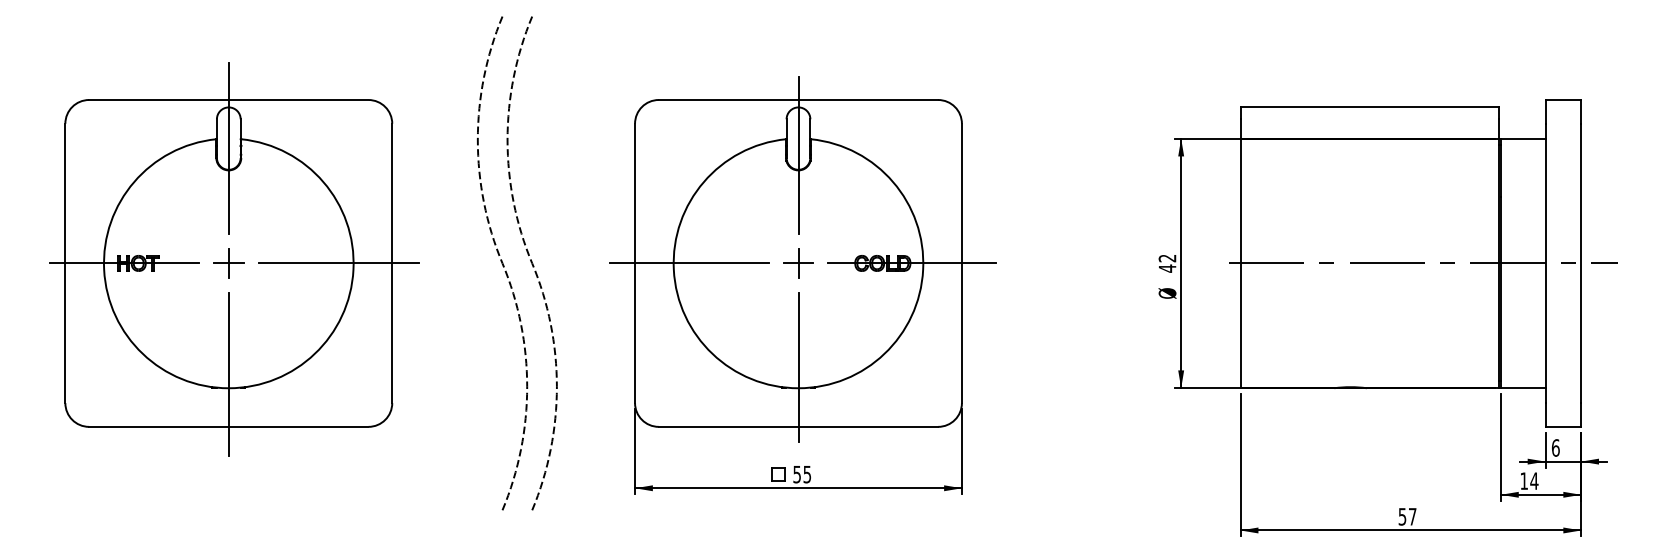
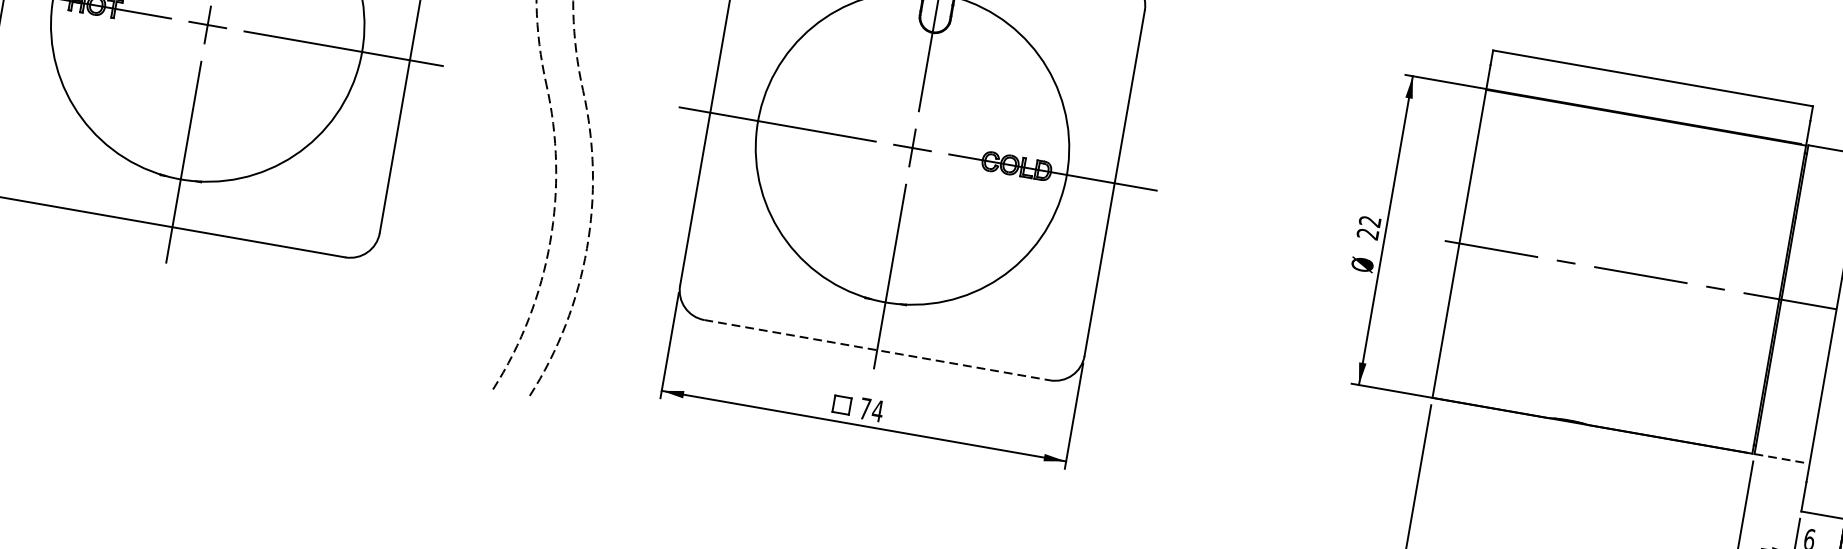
text: (1167, 268) -> (1367, 233), 42 -> 22
line: (1523, 388) -> (1782, 459), solid -> dashed
line: (798, 426) -> (877, 349), solid -> dashed
text: (802, 474) -> (871, 409), 55 -> 74

